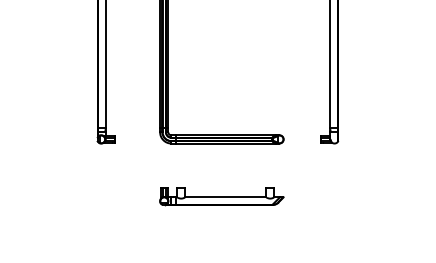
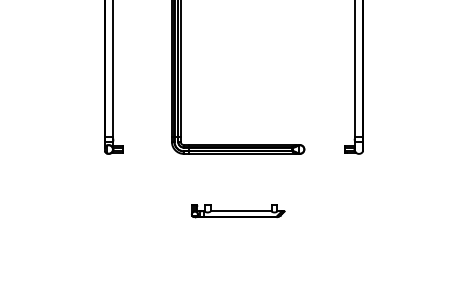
part: (221, 196) -> (237, 210), size x0.7

